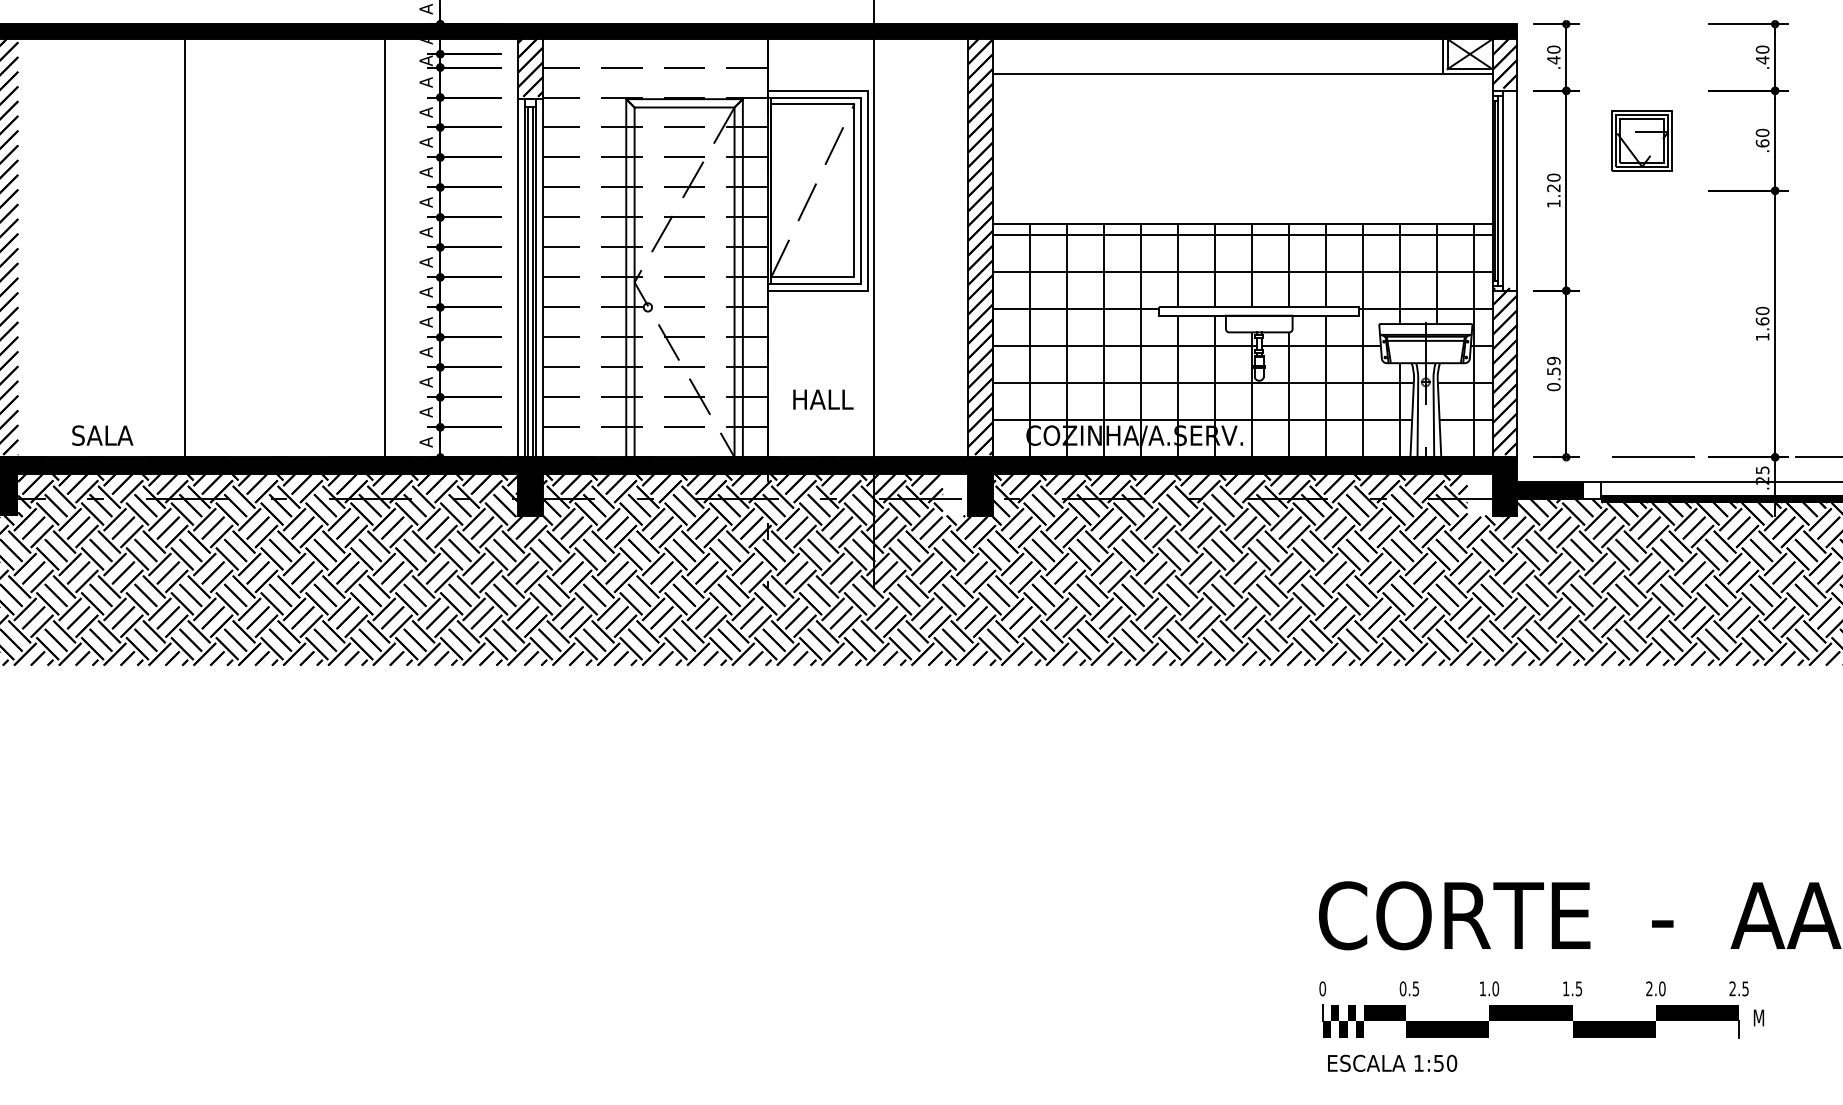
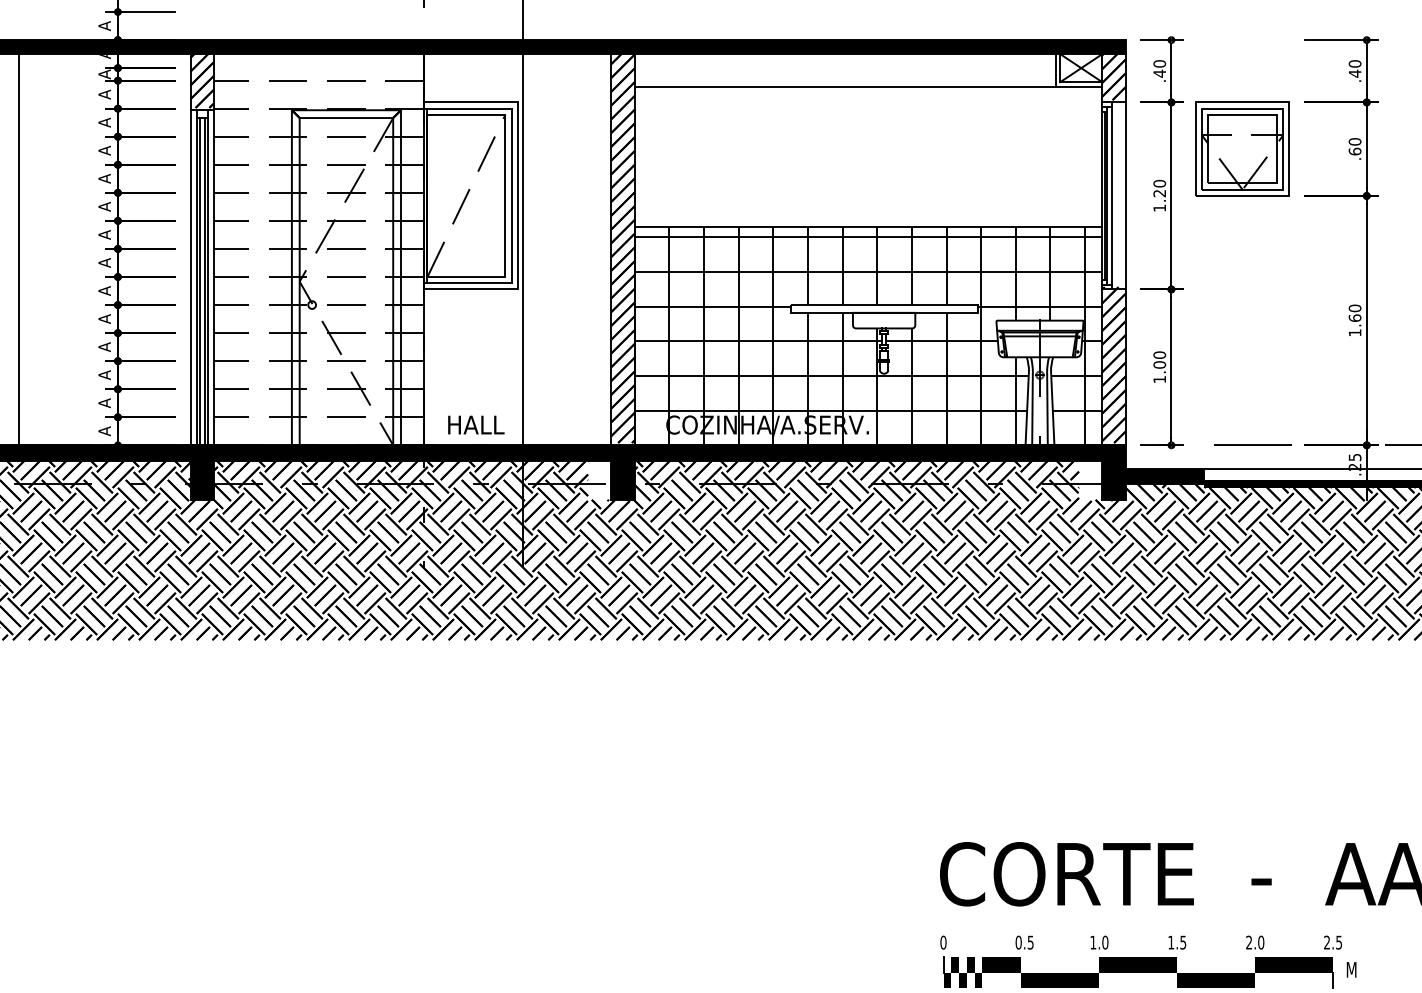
part: (1641, 140) -> (1241, 148), size x1.67
line: (384, 248) -> (18, 249), moved
text: (1553, 374) -> (1159, 367), 0.59 -> 1.00
text: (823, 399) -> (476, 424), moved
fill: (1592, 490) -> (1195, 476), added

